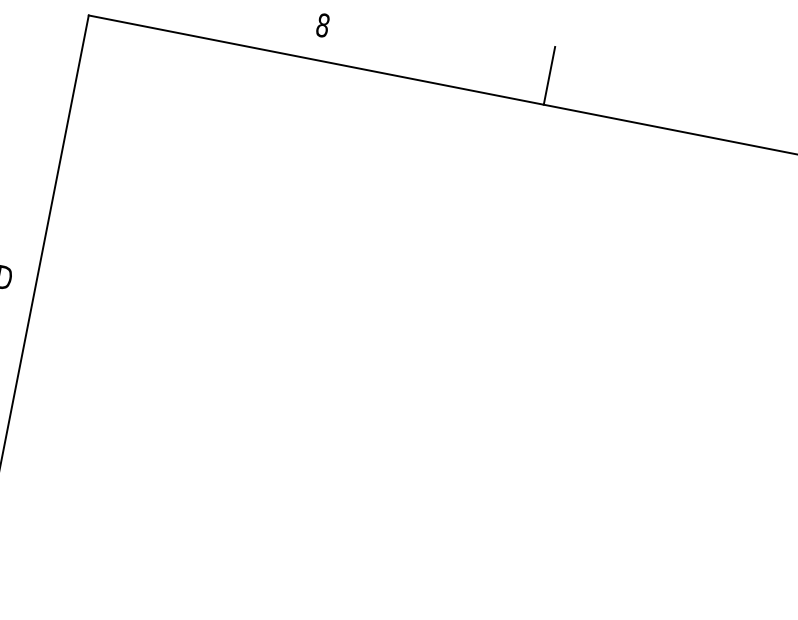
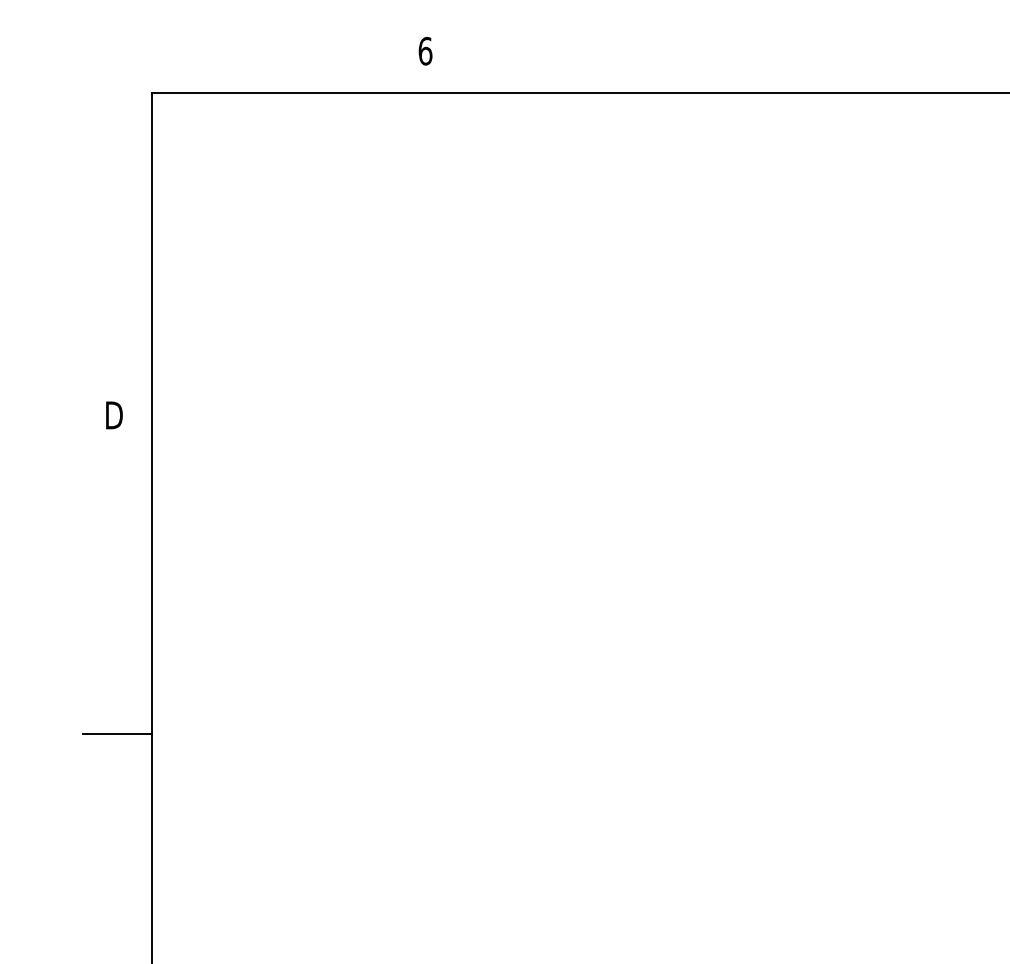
text: (323, 25) -> (425, 51), 8 -> 6
line: (549, 75) -> (698, 57), removed

